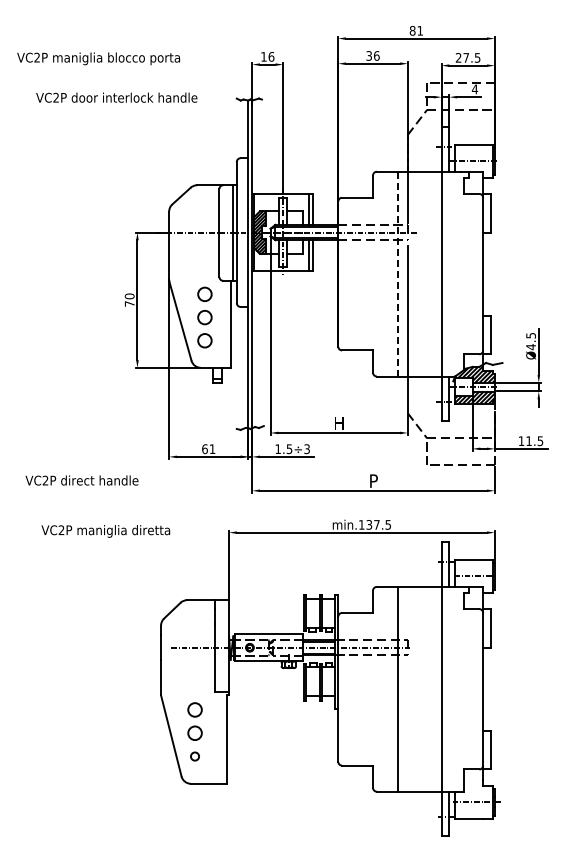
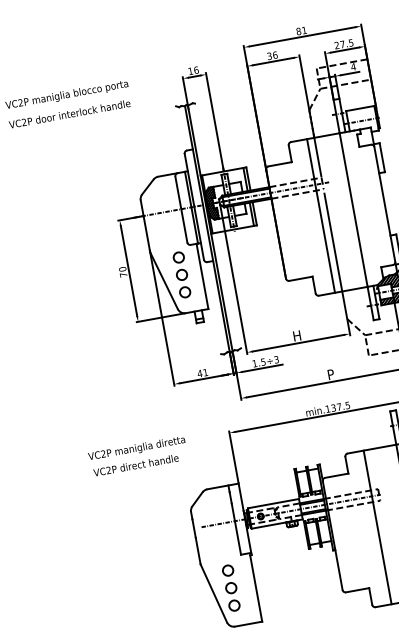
text: (116, 97) -> (69, 113), moved
line: (398, 274) -> (321, 216), dashed -> solid
text: (204, 449) -> (199, 373), 61 -> 41
text: (81, 480) -> (135, 465), moved
circle: (194, 756) -> (234, 605), size x1.67

